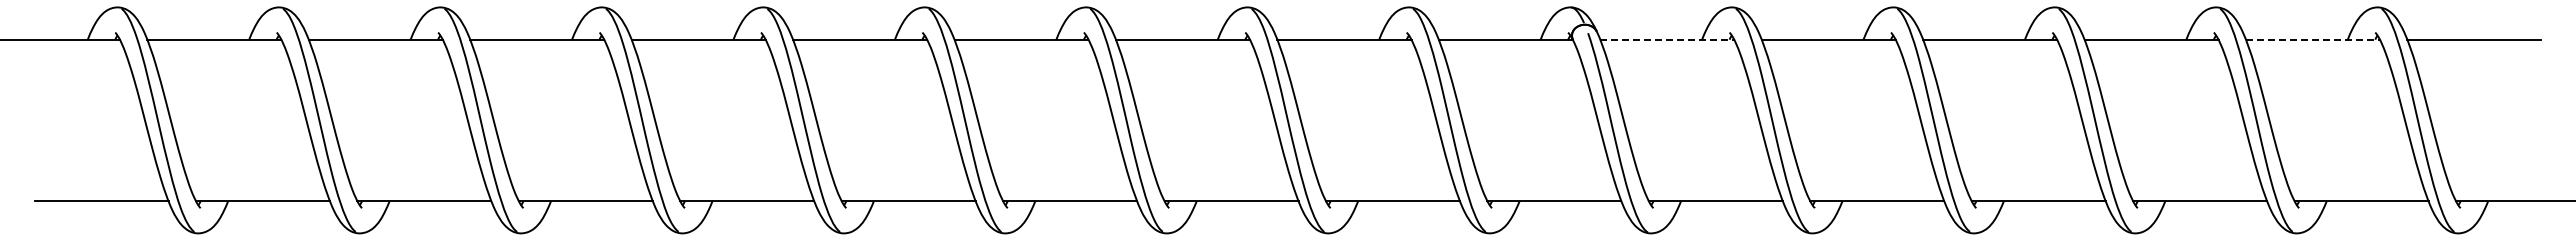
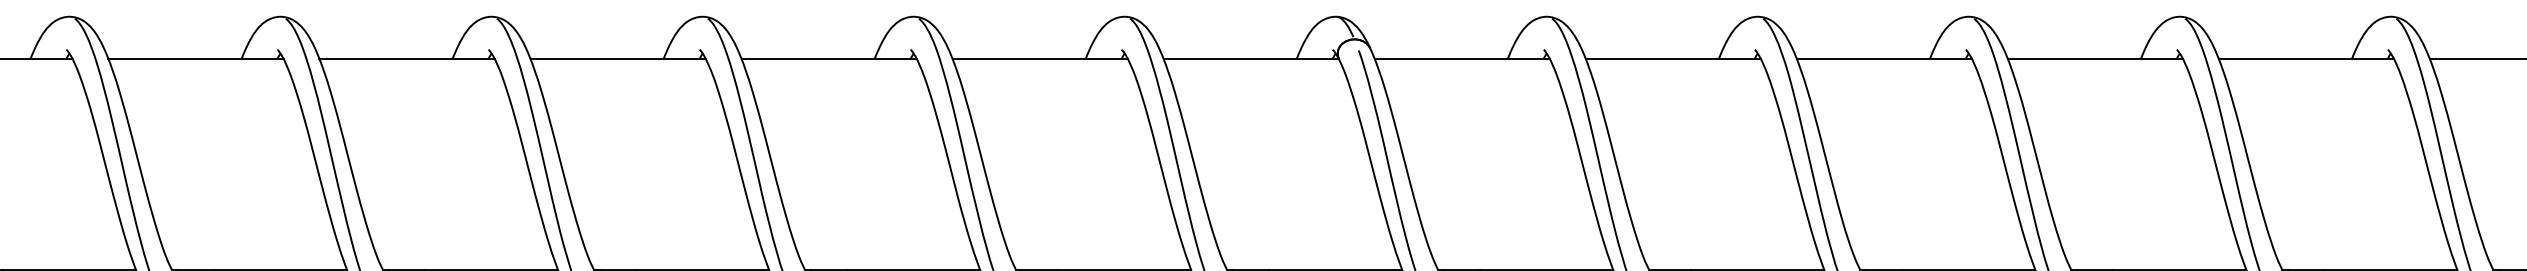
line: (1667, 39) -> (1462, 58), dashed -> solid
line: (2312, 39) -> (2305, 58), dashed -> solid

